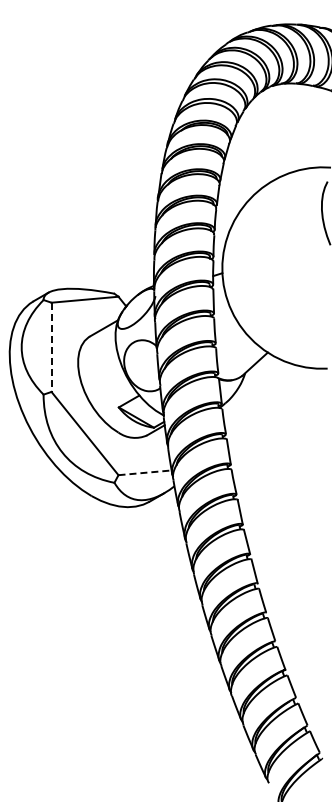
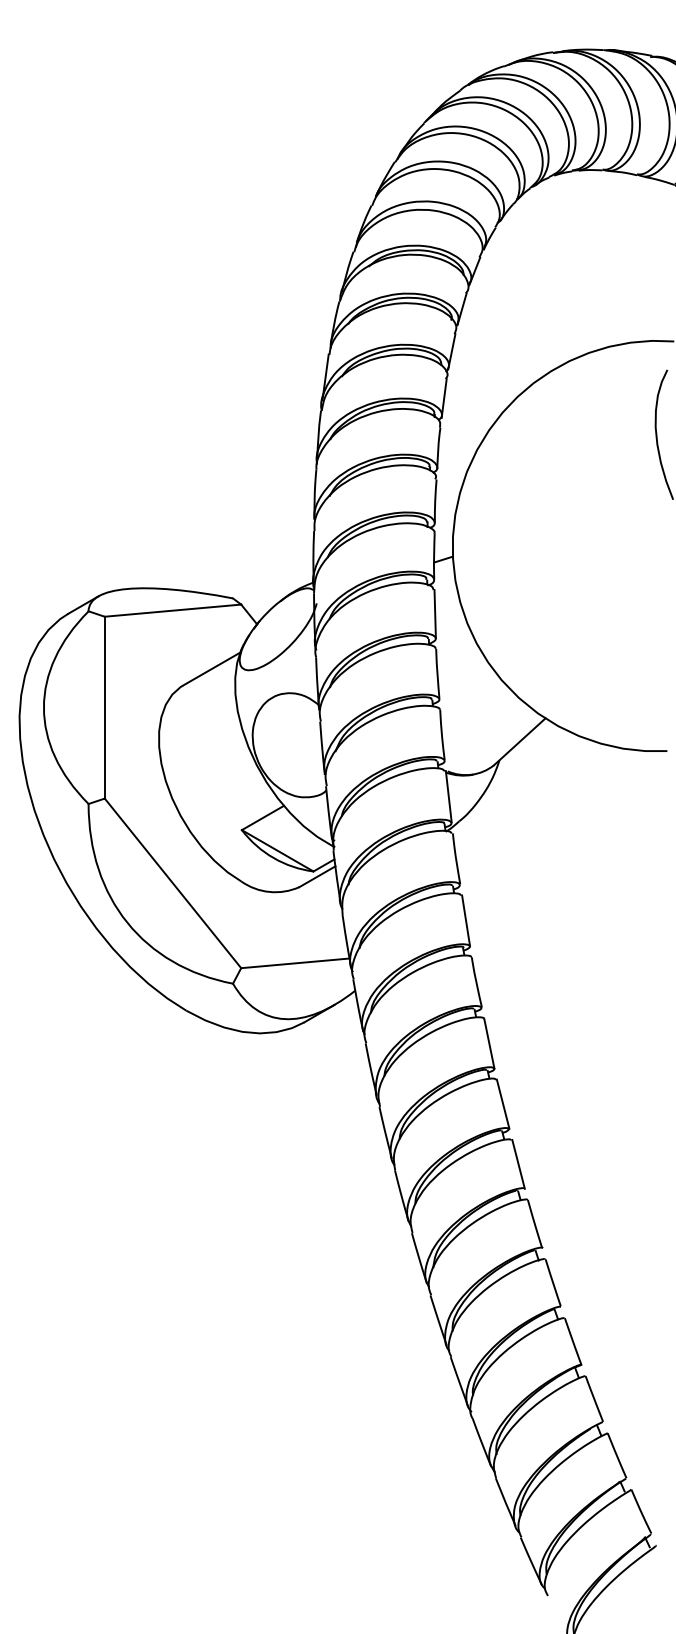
line: (51, 347) -> (104, 707), dashed -> solid
line: (145, 472) -> (296, 962), dashed -> solid

